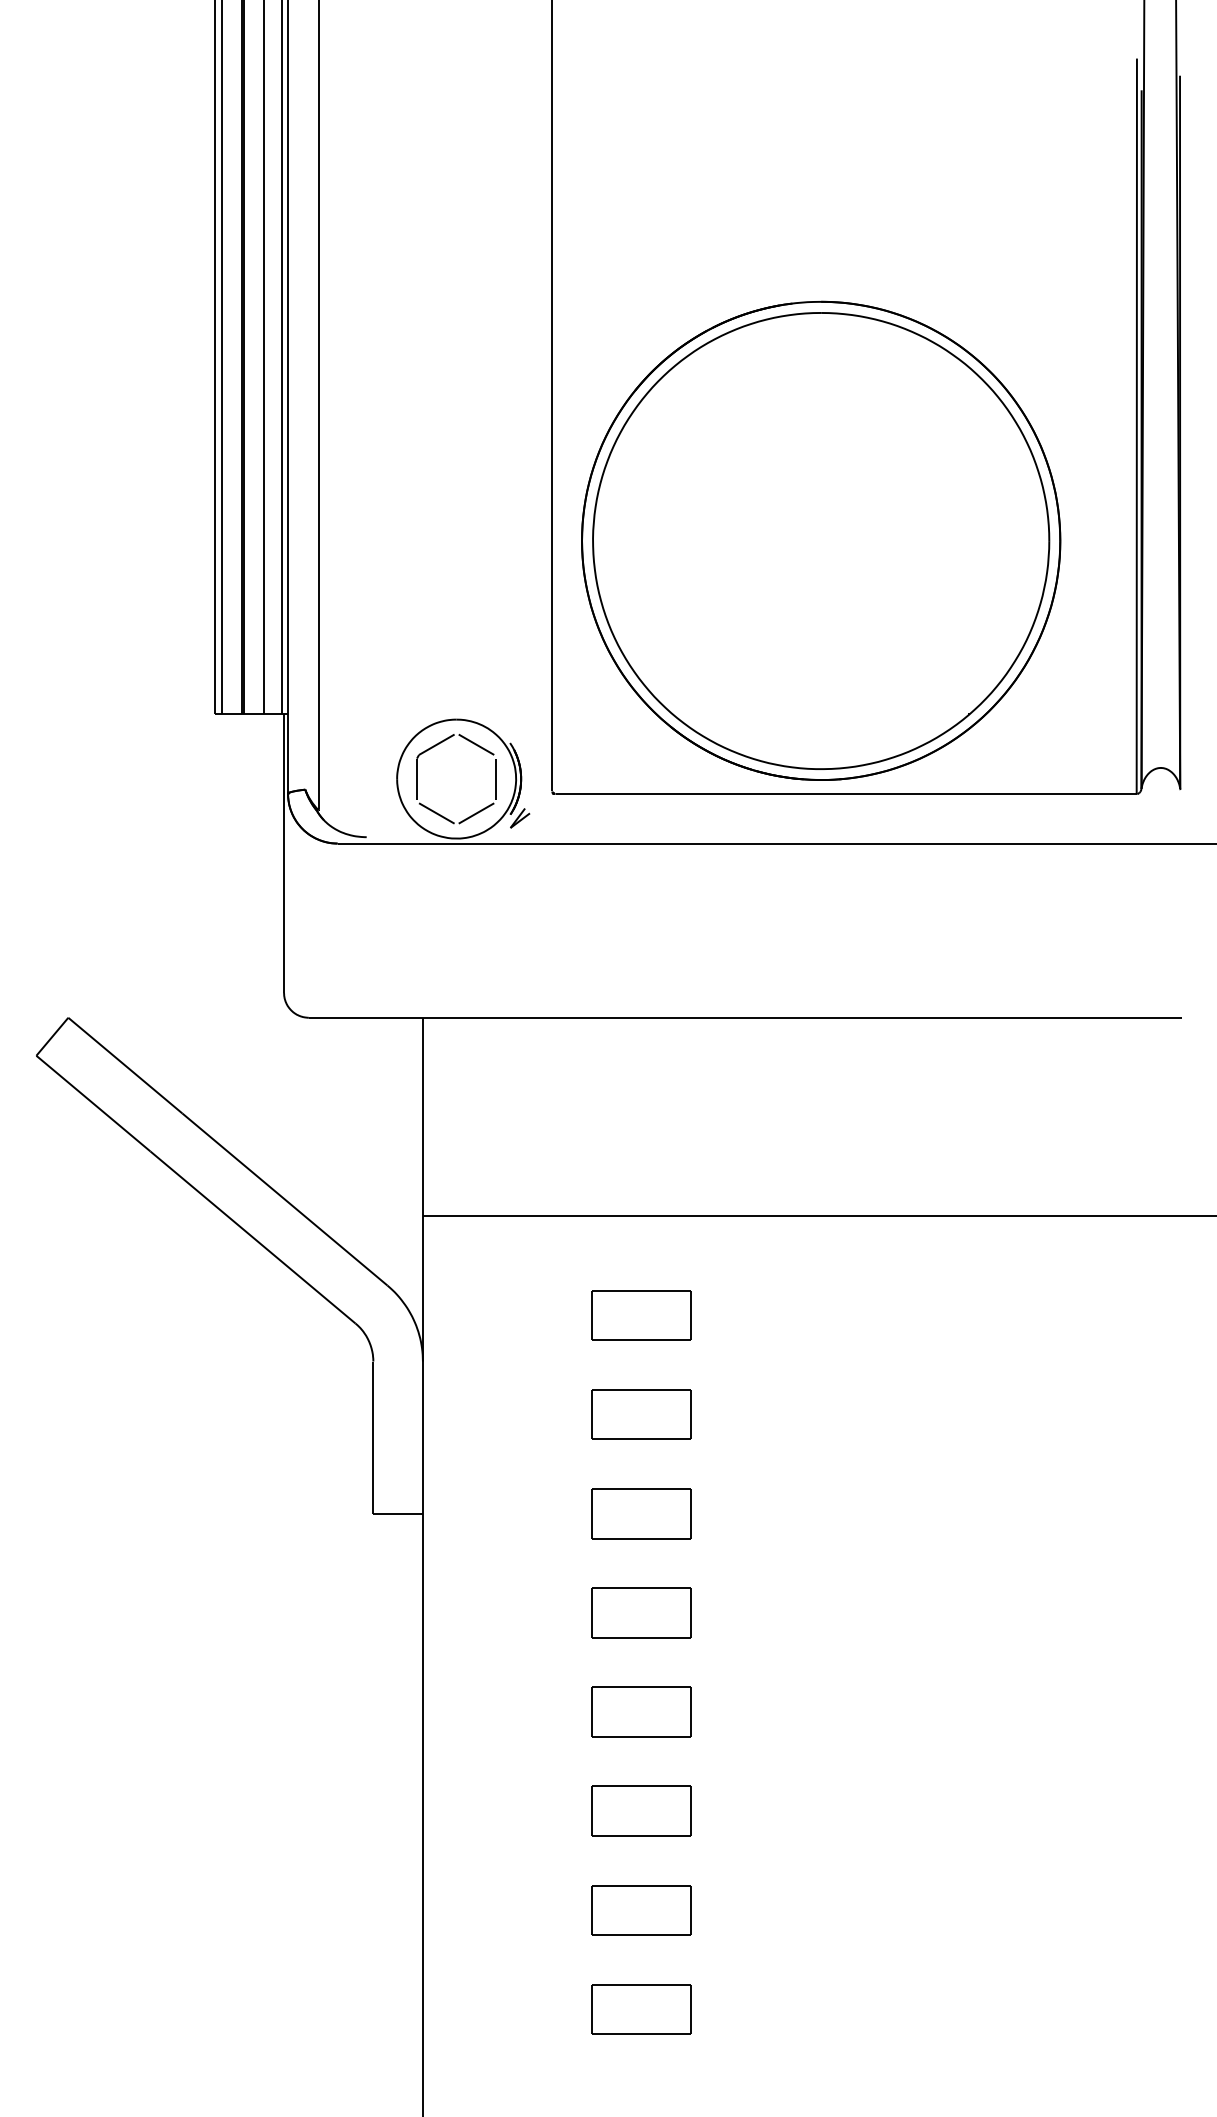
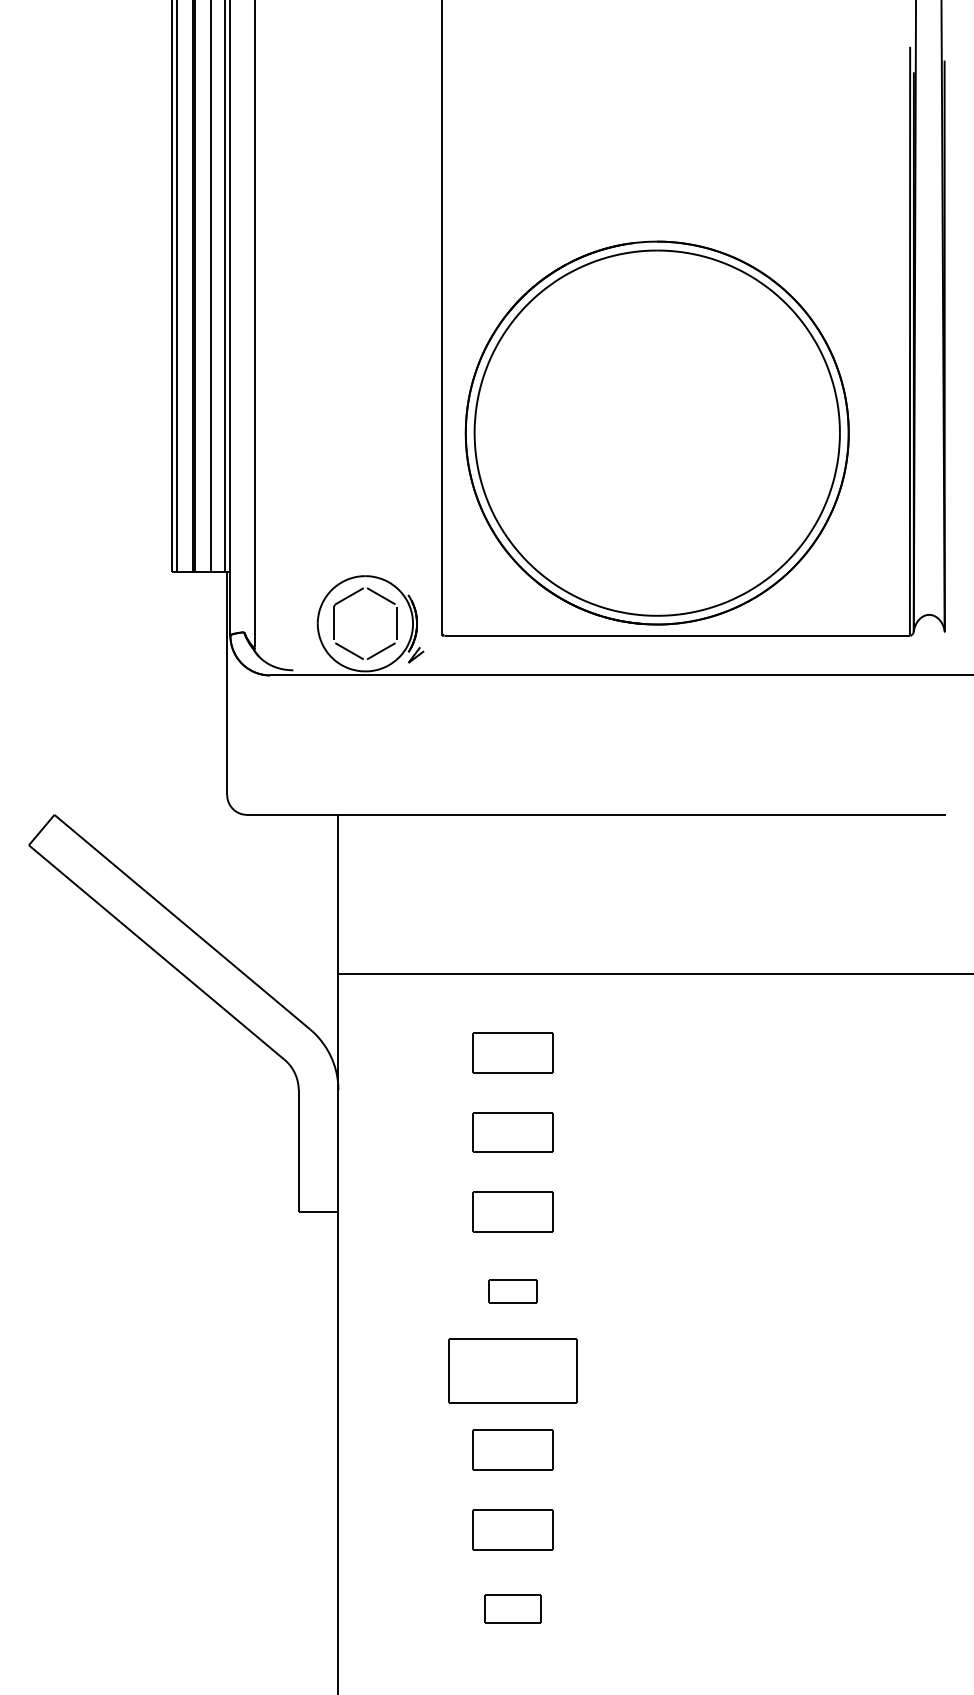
part: (641, 1612) -> (513, 1291), size x0.6
part: (641, 1711) -> (513, 1370), size x1.6
part: (641, 2009) -> (513, 1608), size x0.7

